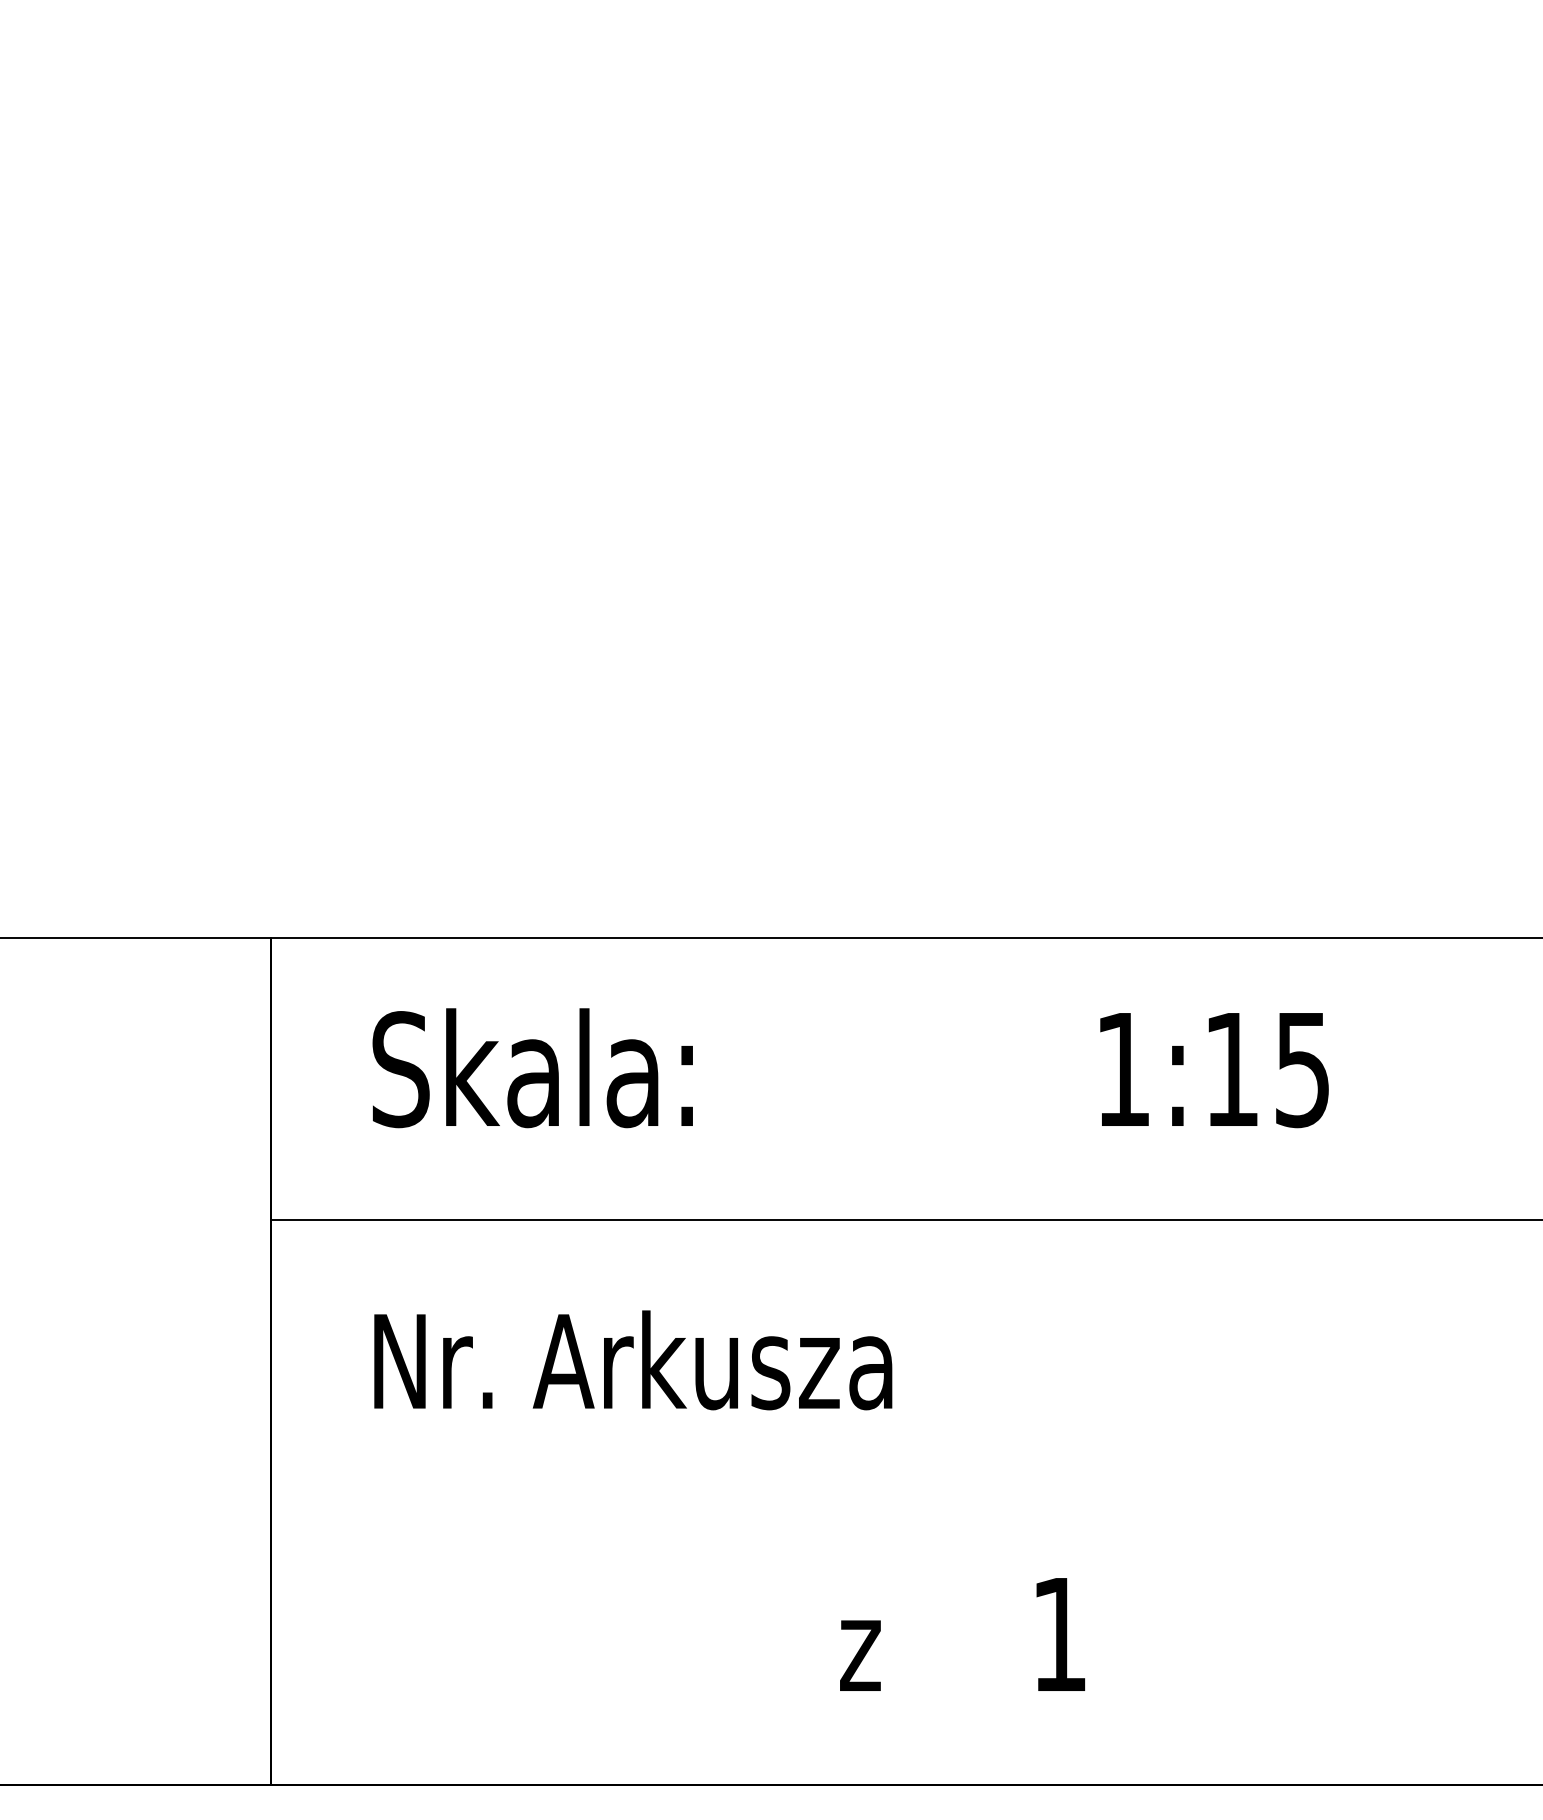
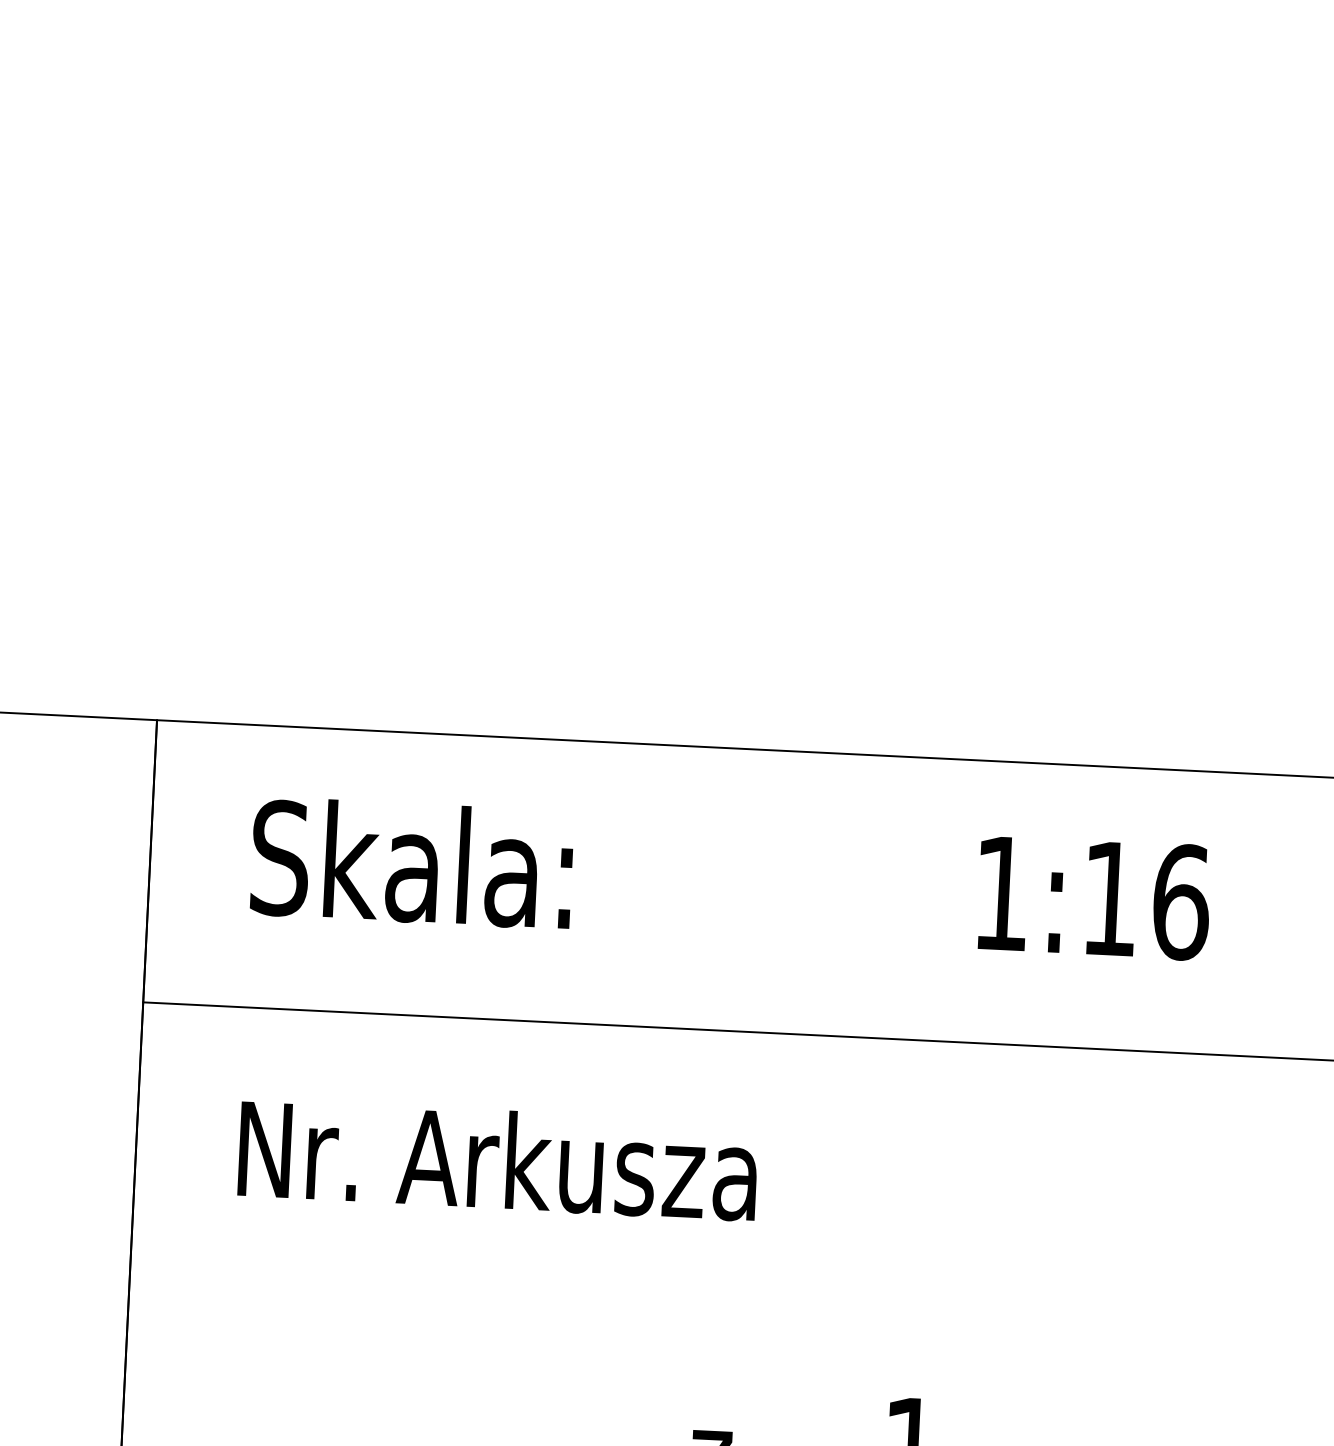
text: (1303, 1069) -> (1181, 902), 1:15 -> 1:16

